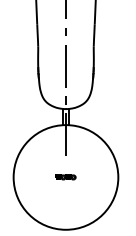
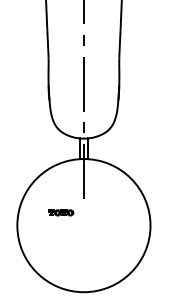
part: (65, 177) -> (60, 212), moved

